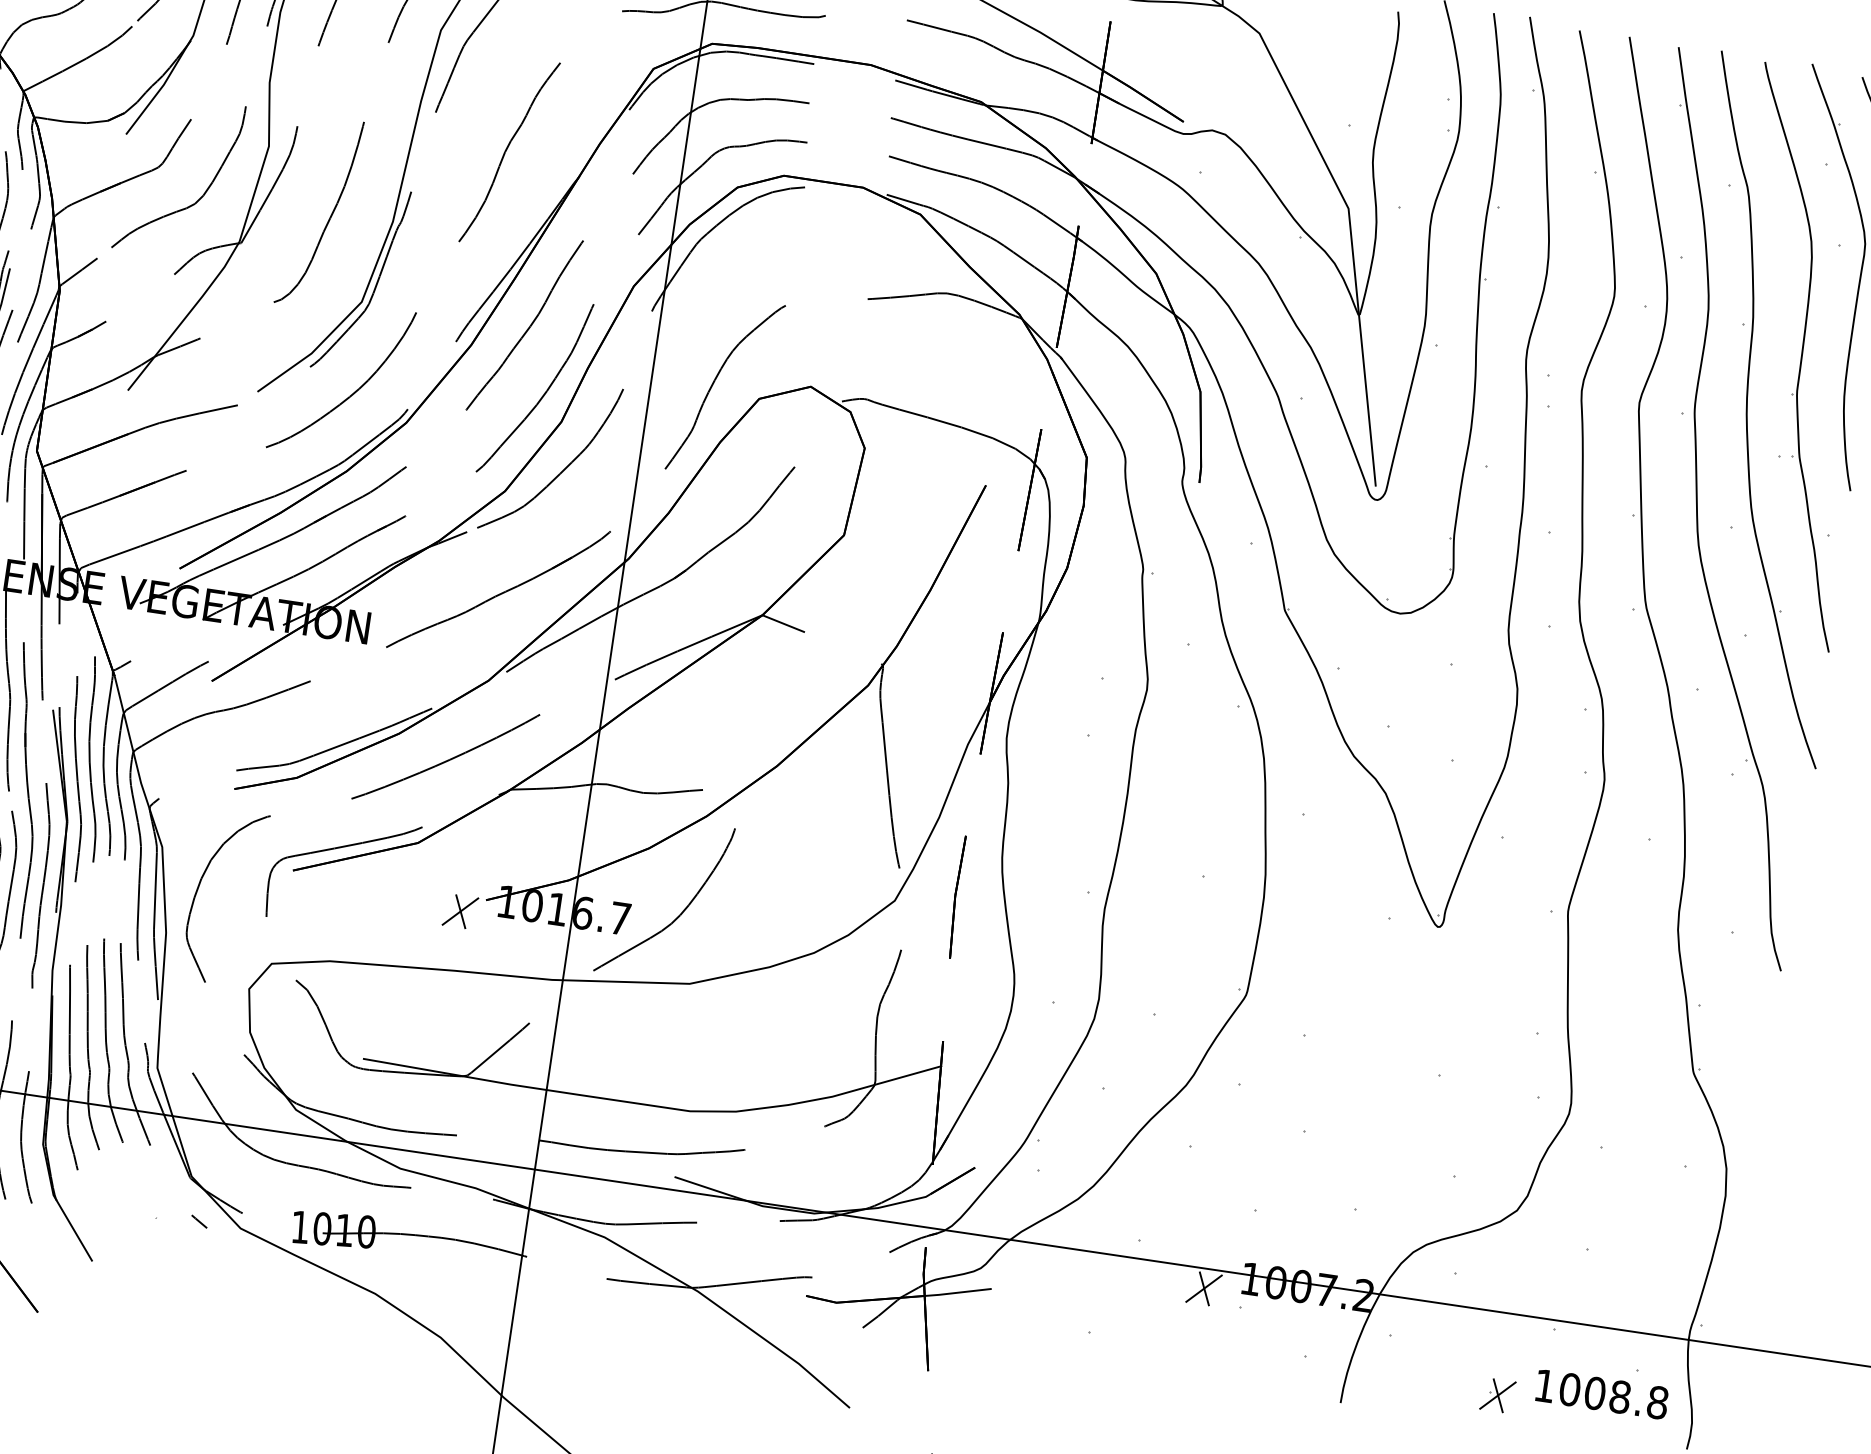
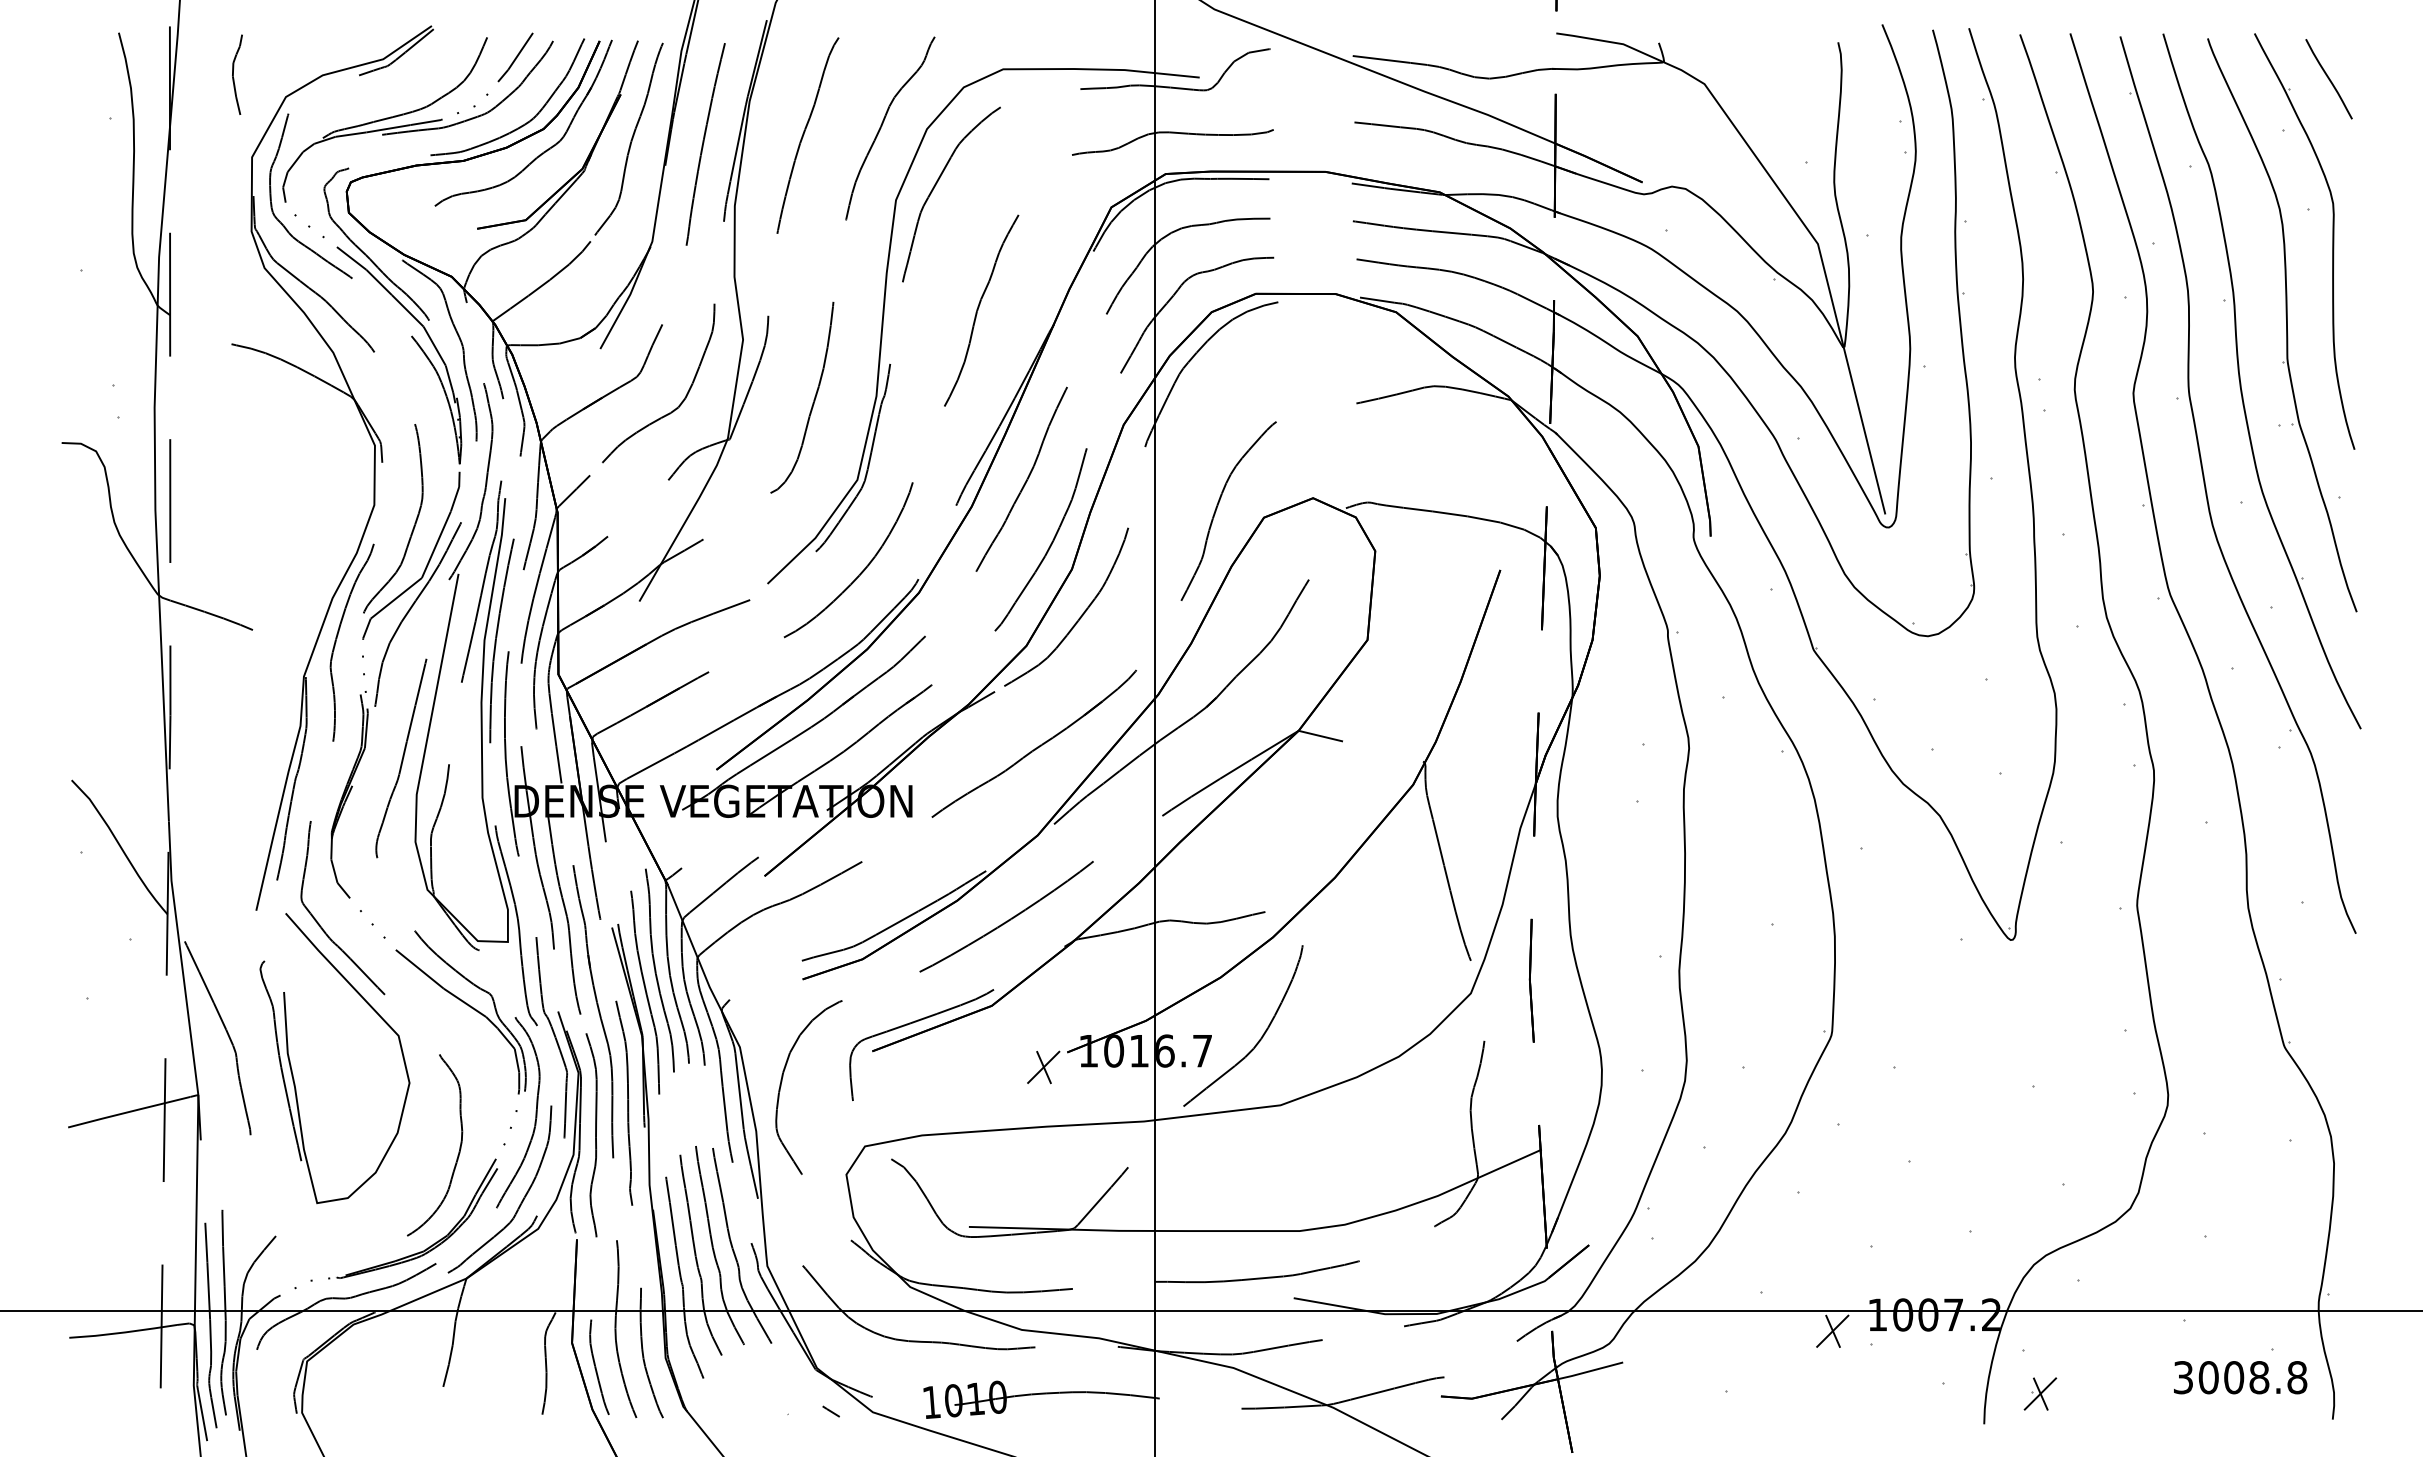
text: (1545, 1385) -> (2183, 1377), 1008.8 -> 3008.8
part: (1498, 1395) -> (2040, 1393), moved

